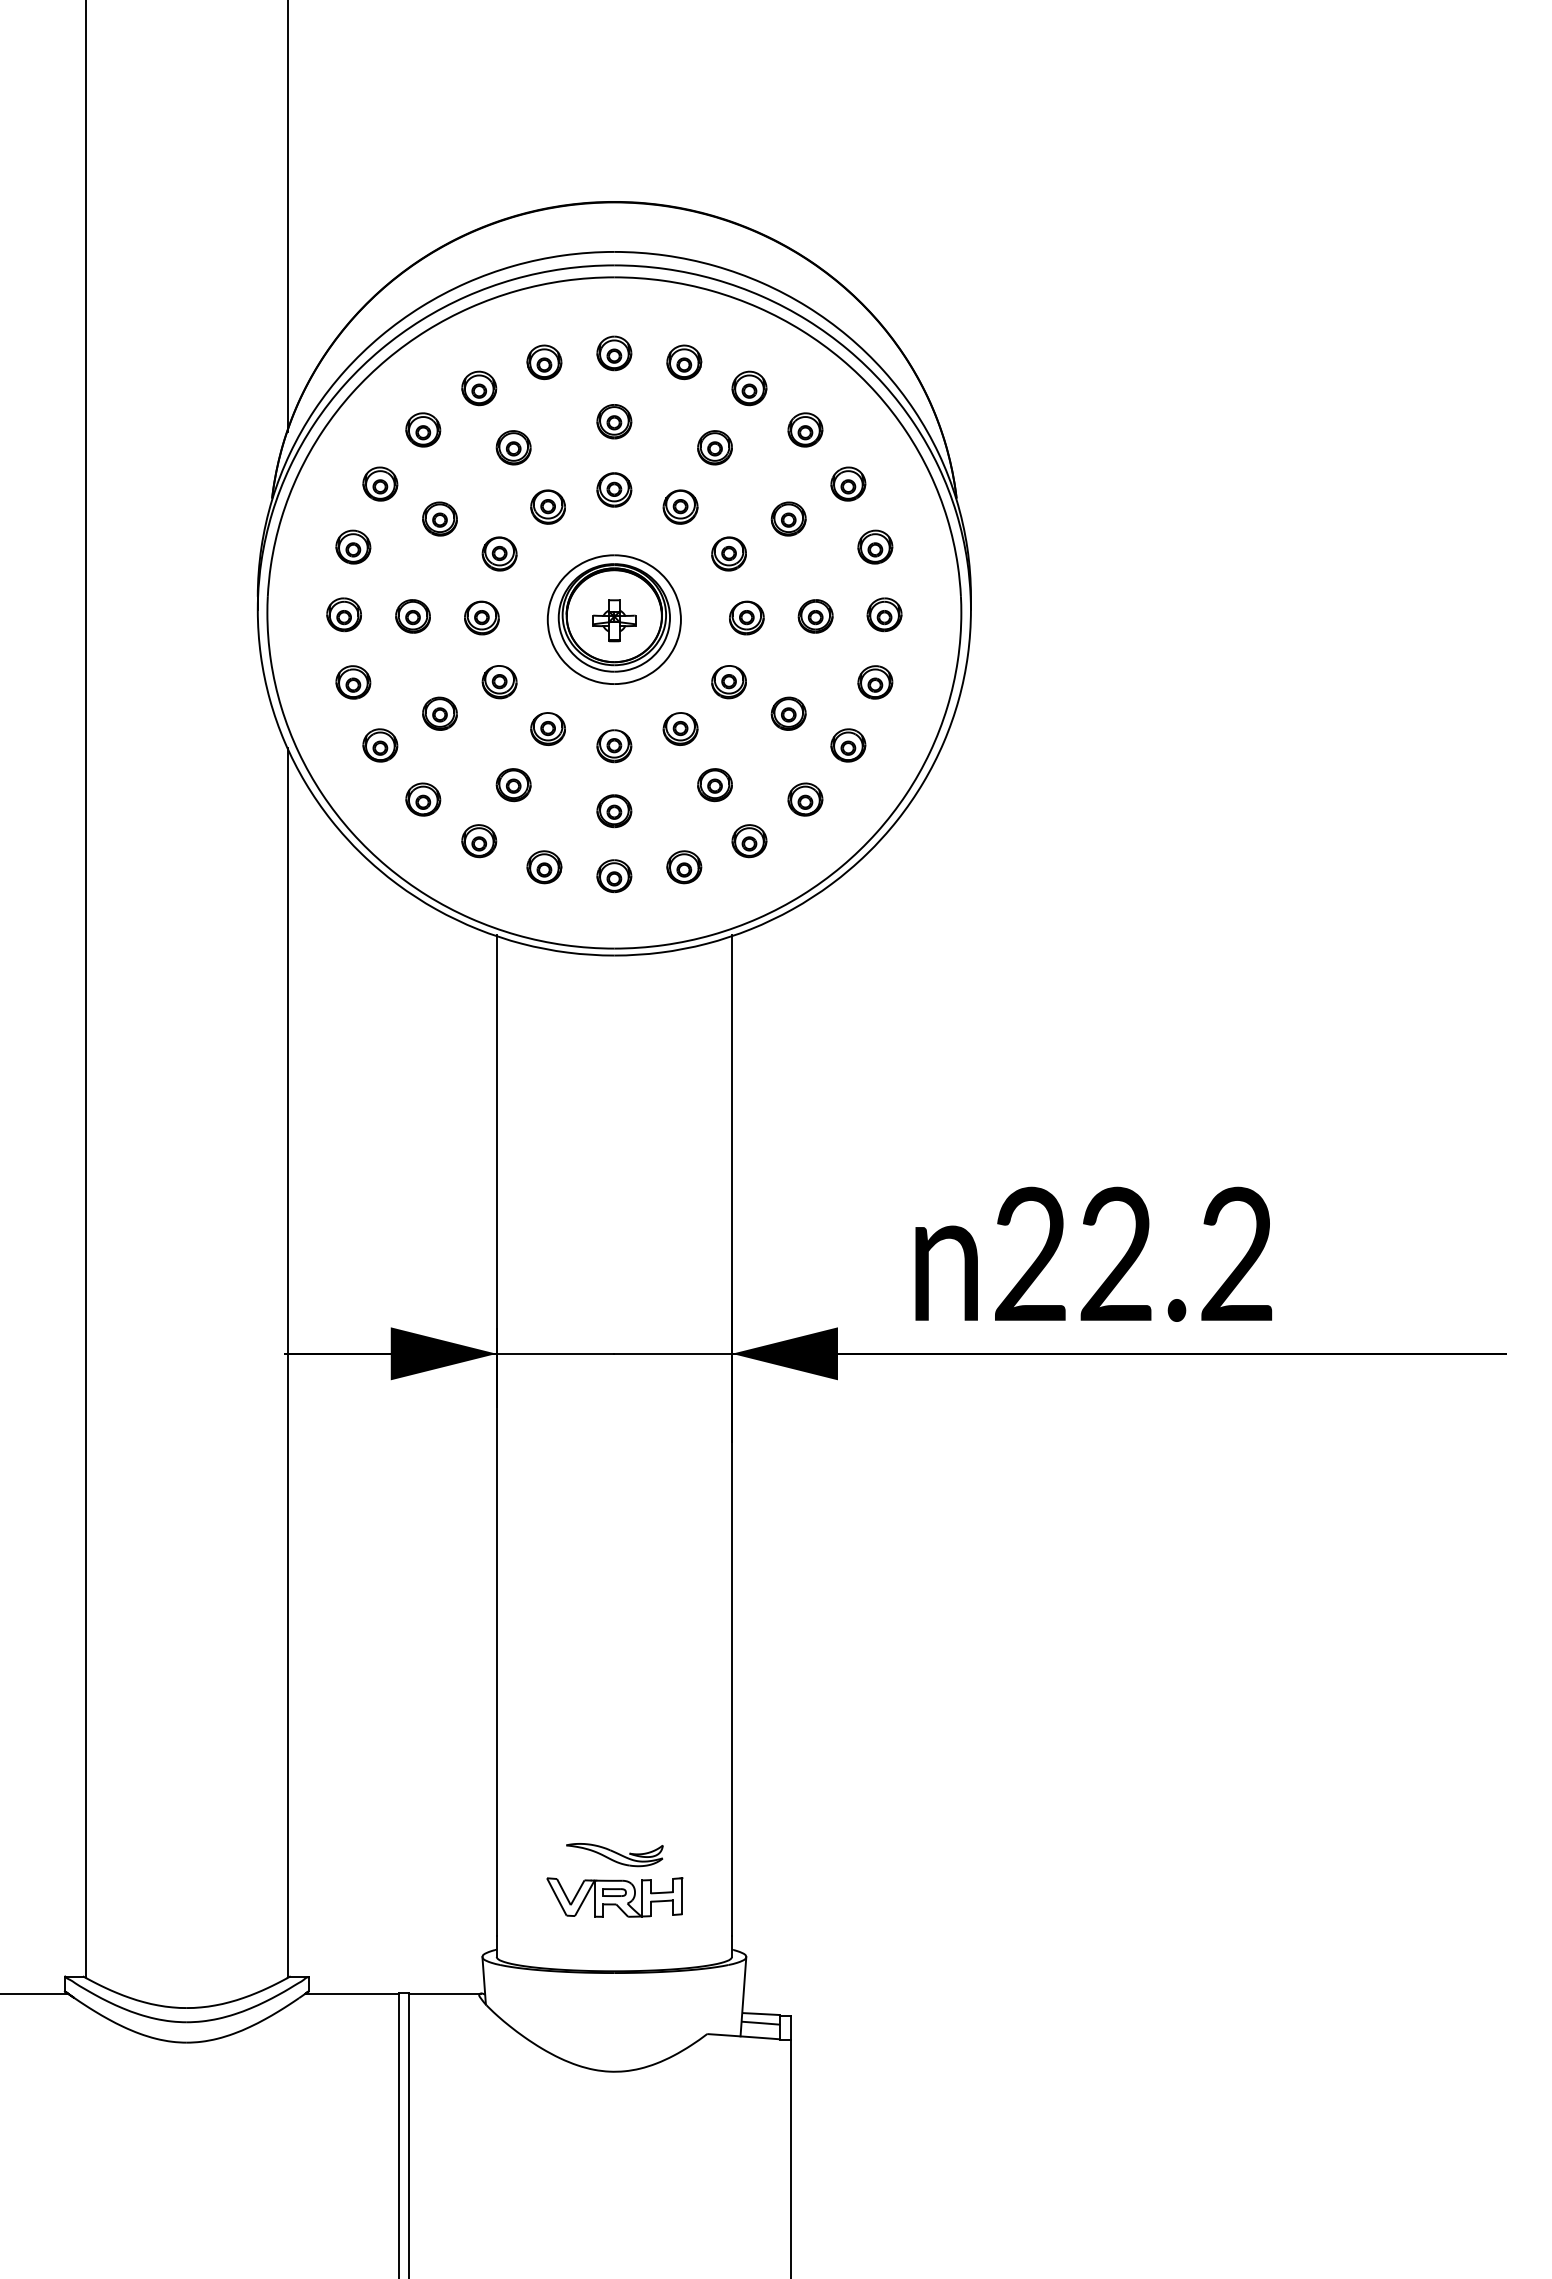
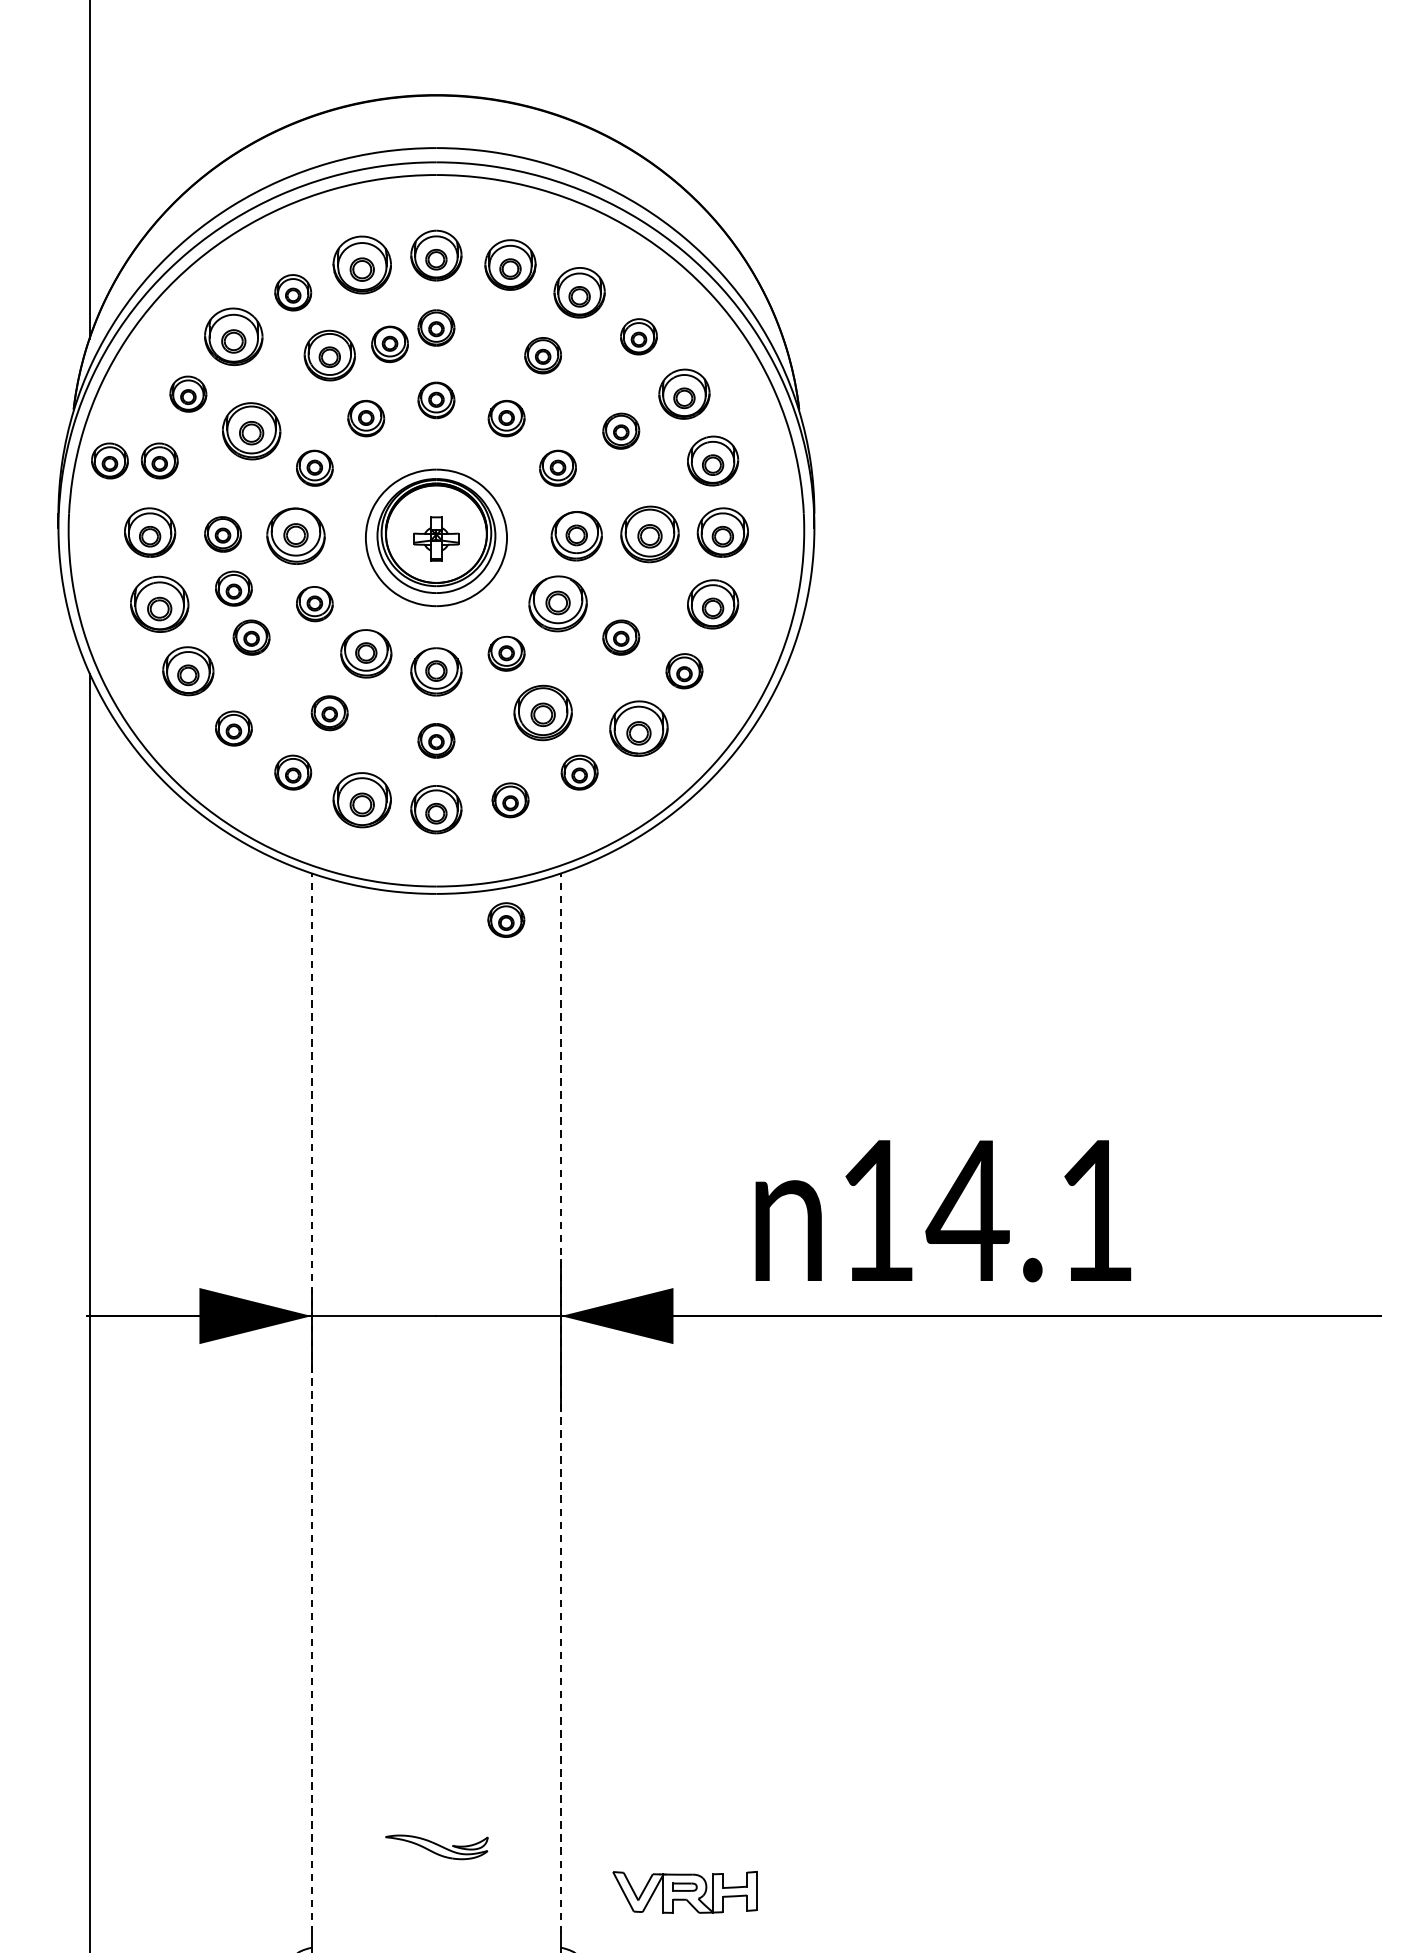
part: (614, 353) -> (436, 255), size x1.4
part: (544, 362) -> (362, 265), size x1.6
part: (684, 362) -> (510, 265), size x1.4
part: (749, 388) -> (579, 292), size x1.4
part: (423, 429) -> (234, 336), size x1.6
part: (570, 436) -> (389, 343), added
part: (513, 447) -> (329, 355), size x1.4
part: (848, 483) -> (684, 393), size x1.4
part: (439, 518) -> (251, 430), size x1.6
part: (306, 546) -> (110, 460), added
part: (875, 546) -> (713, 460), size x1.4
part: (343, 614) -> (149, 532), size x1.4
part: (884, 614) -> (722, 532), size x1.4
part: (815, 616) -> (649, 534), size x1.6
part: (481, 617) -> (295, 535), size x1.6
part: (746, 617) -> (576, 535), size x1.4
part: (423, 667) -> (234, 588), added
part: (353, 682) -> (159, 604), size x1.6
part: (728, 682) -> (557, 604), size x1.6
part: (875, 682) -> (713, 604), size x1.4
part: (547, 728) -> (365, 653), size x1.4
part: (380, 745) -> (188, 671), size x1.4
part: (614, 746) -> (436, 672), size x1.4
part: (714, 785) -> (542, 713), size x1.6
part: (805, 799) -> (639, 728), size x1.6
part: (544, 867) -> (362, 800), size x1.6
part: (614, 876) -> (436, 810), size x1.4
part: (680, 980) -> (506, 920), added
text: (1133, 1253) -> (986, 1209), 22.2 -> 14.1
line: (496, 1435) -> (311, 1402), solid -> dashed
line: (732, 1435) -> (561, 1402), solid -> dashed
part: (614, 1897) -> (684, 1892), moved

